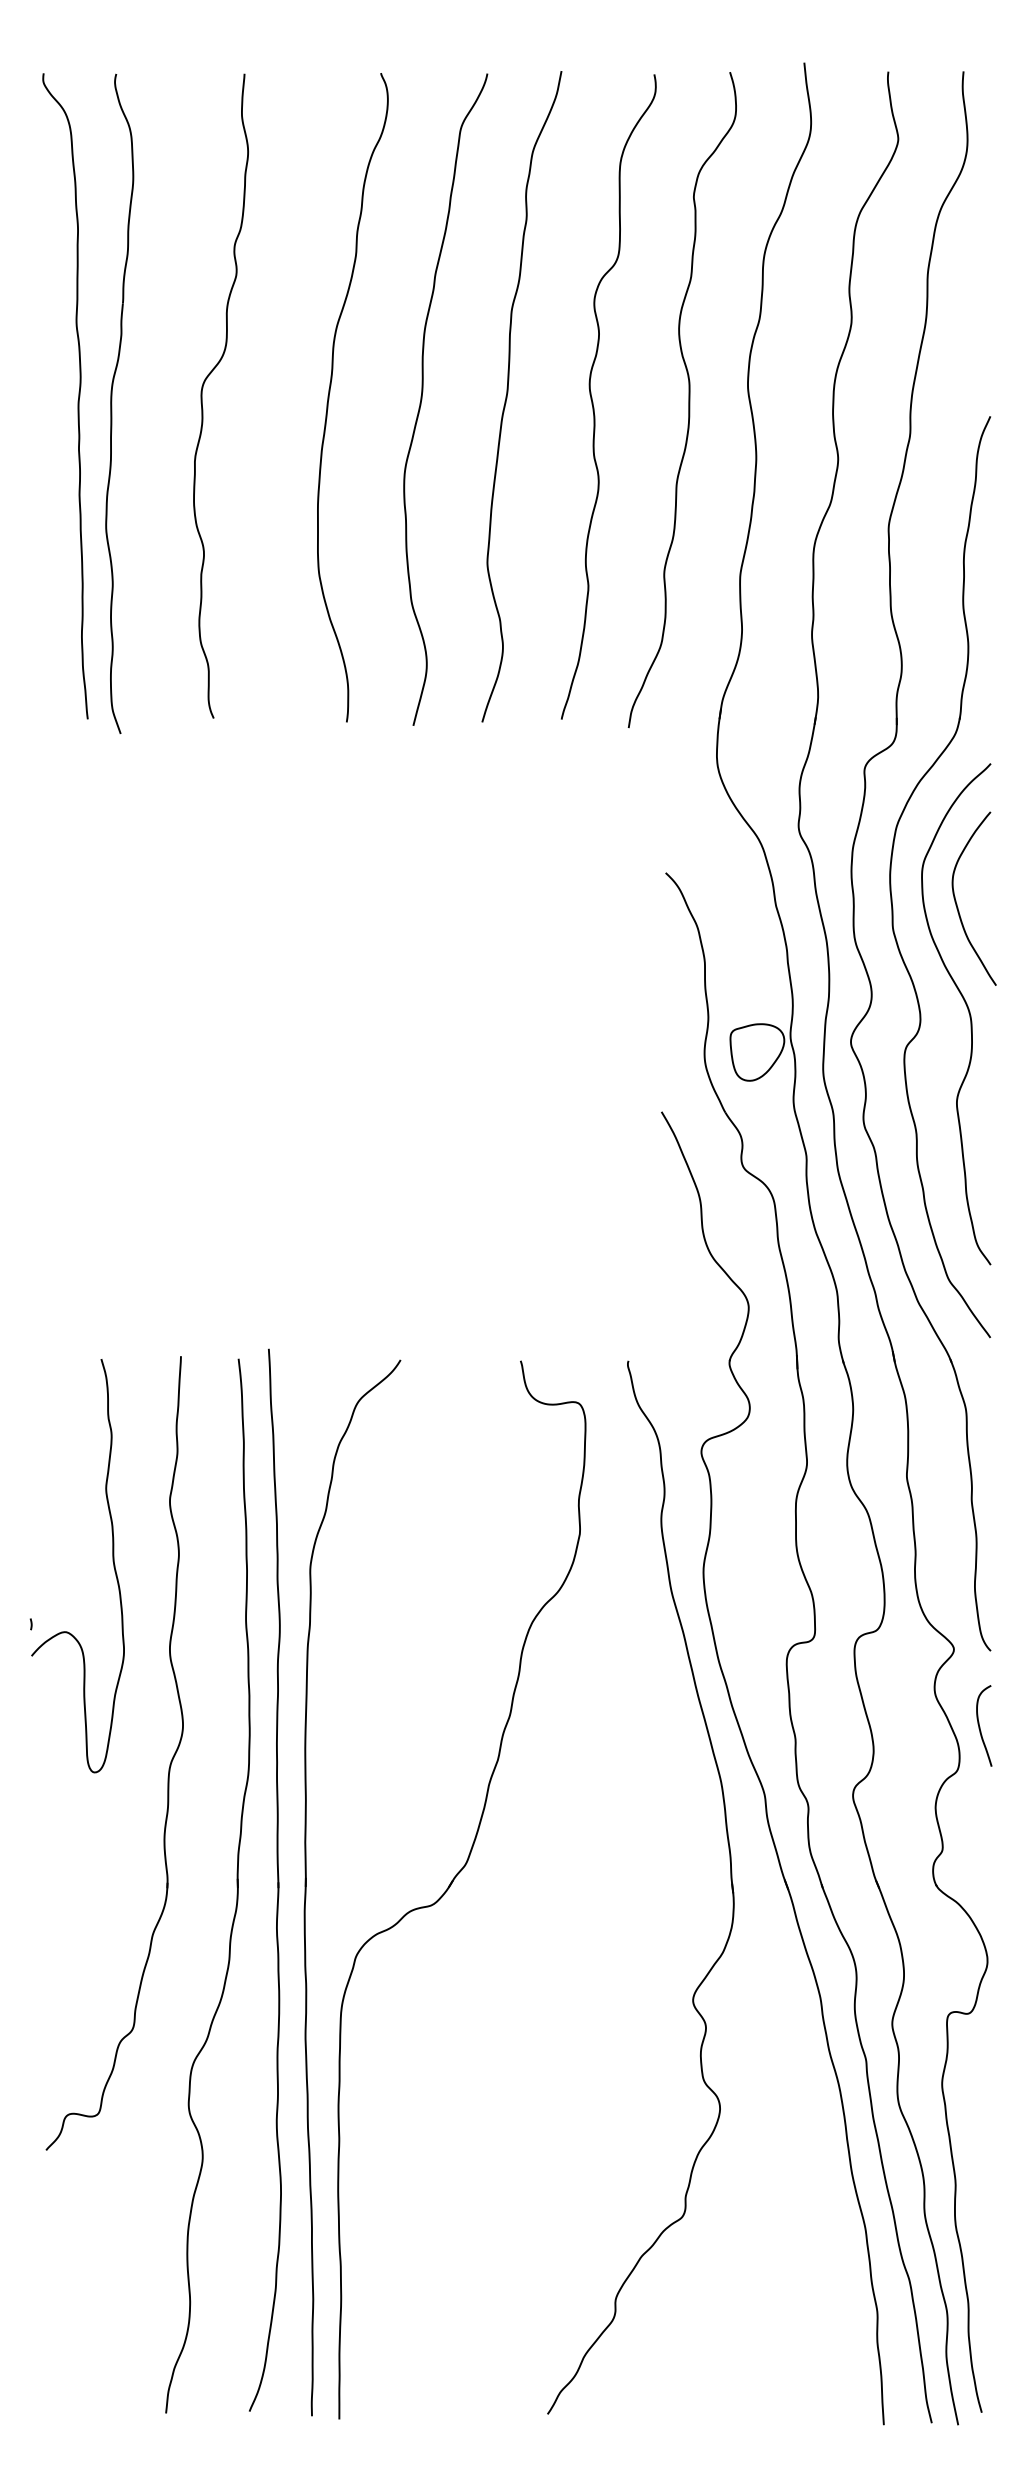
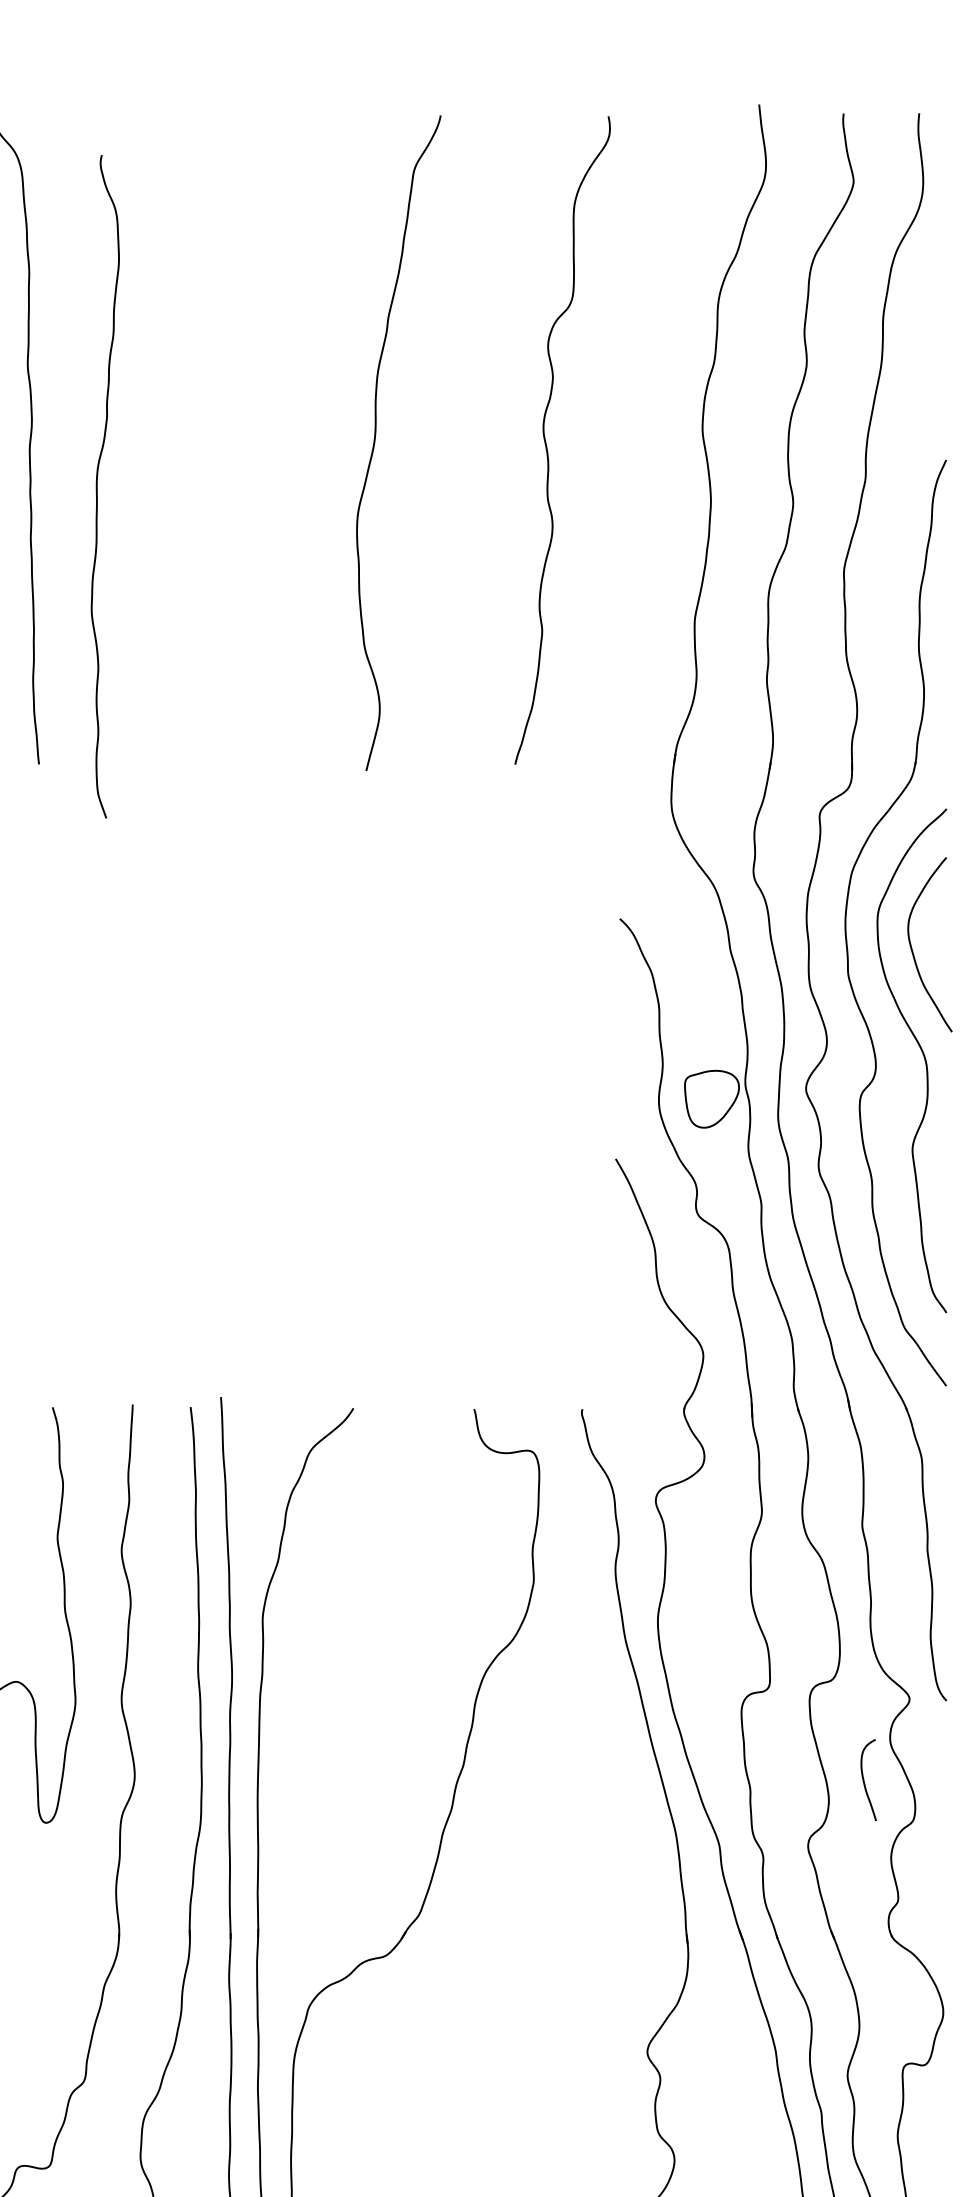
curve: (330, 392) -> (283, 435), removed
curve: (508, 393) -> (461, 436), removed
curve: (202, 395) -> (154, 438), removed
curve: (688, 400) -> (642, 444), removed
part: (112, 403) -> (98, 486), moved
curve: (980, 1726) -> (864, 1780), moved

